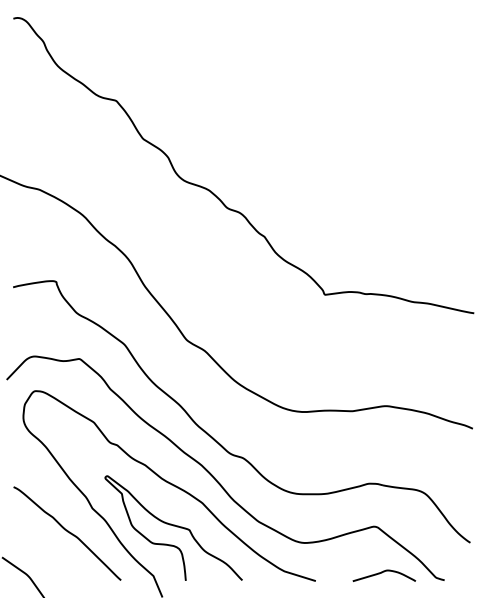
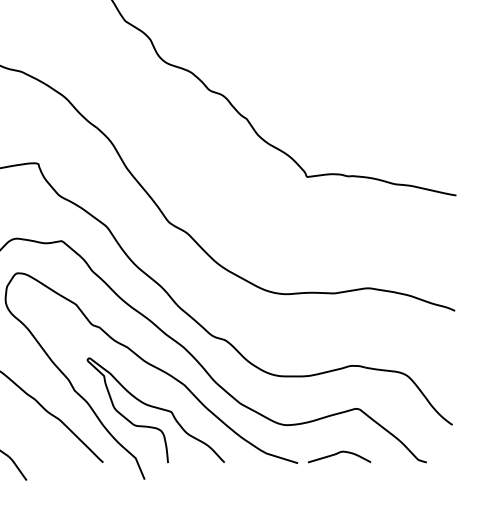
curve: (382, 573) -> (337, 454), moved

